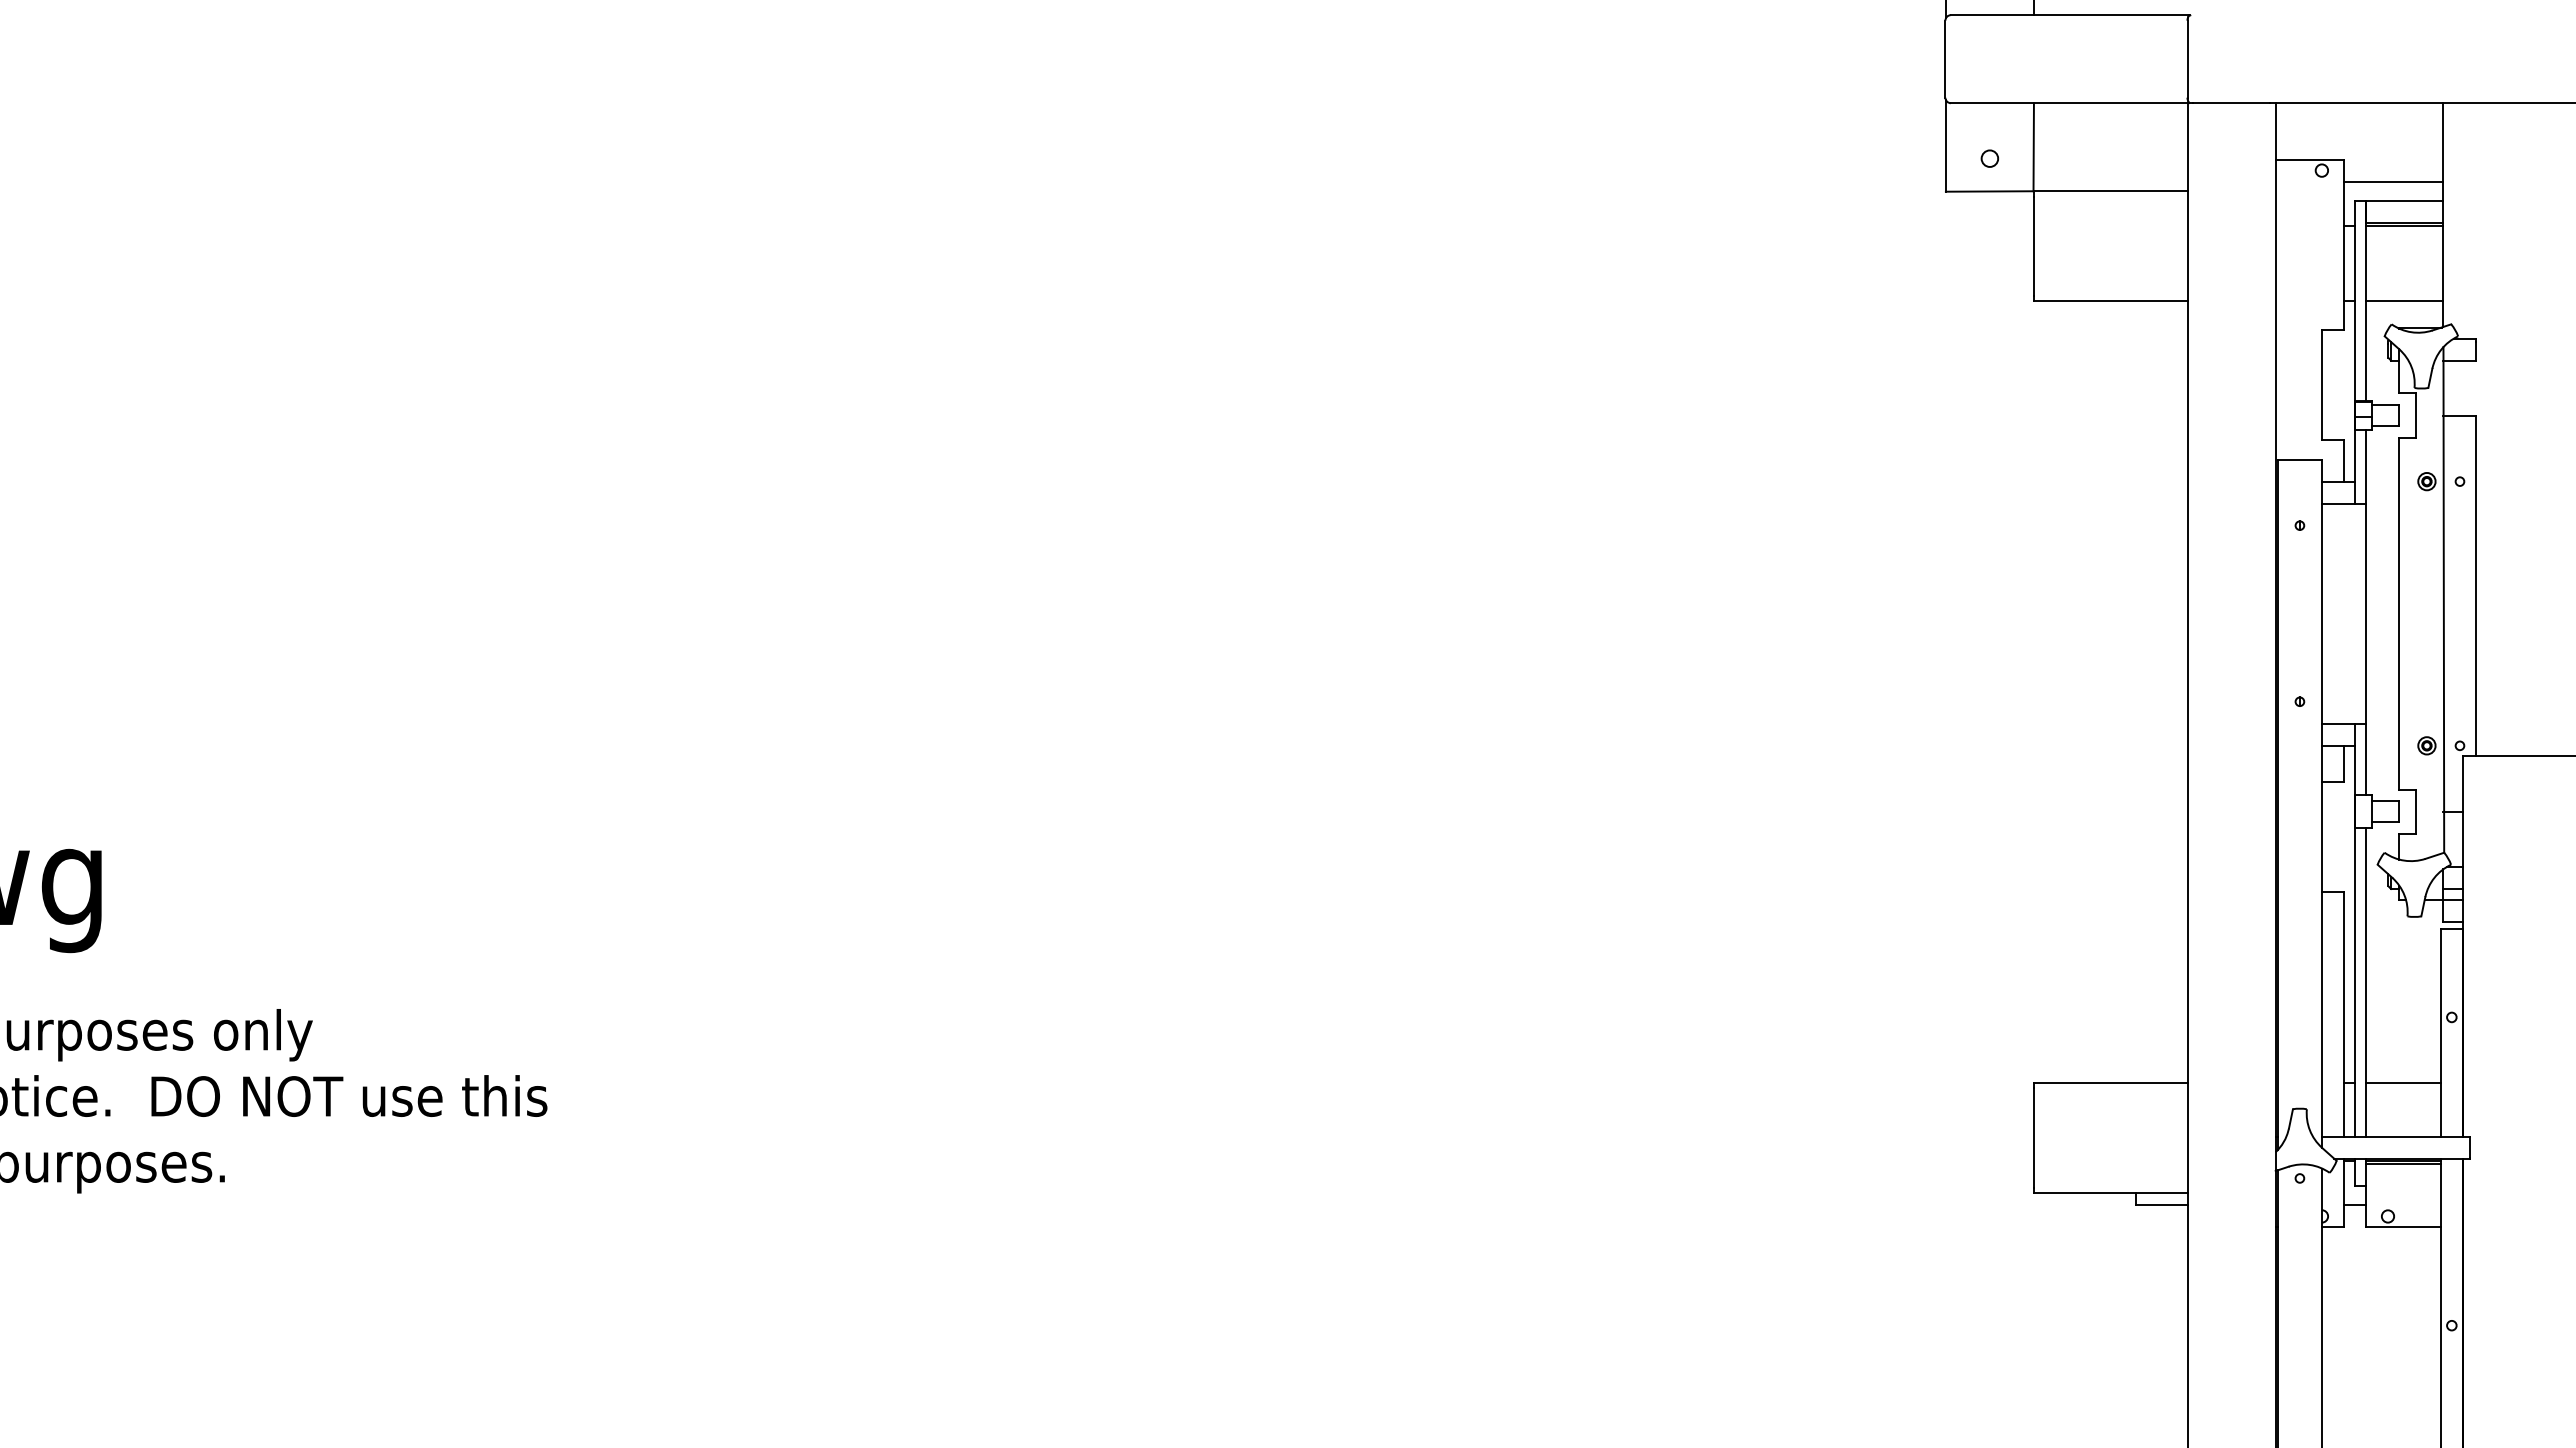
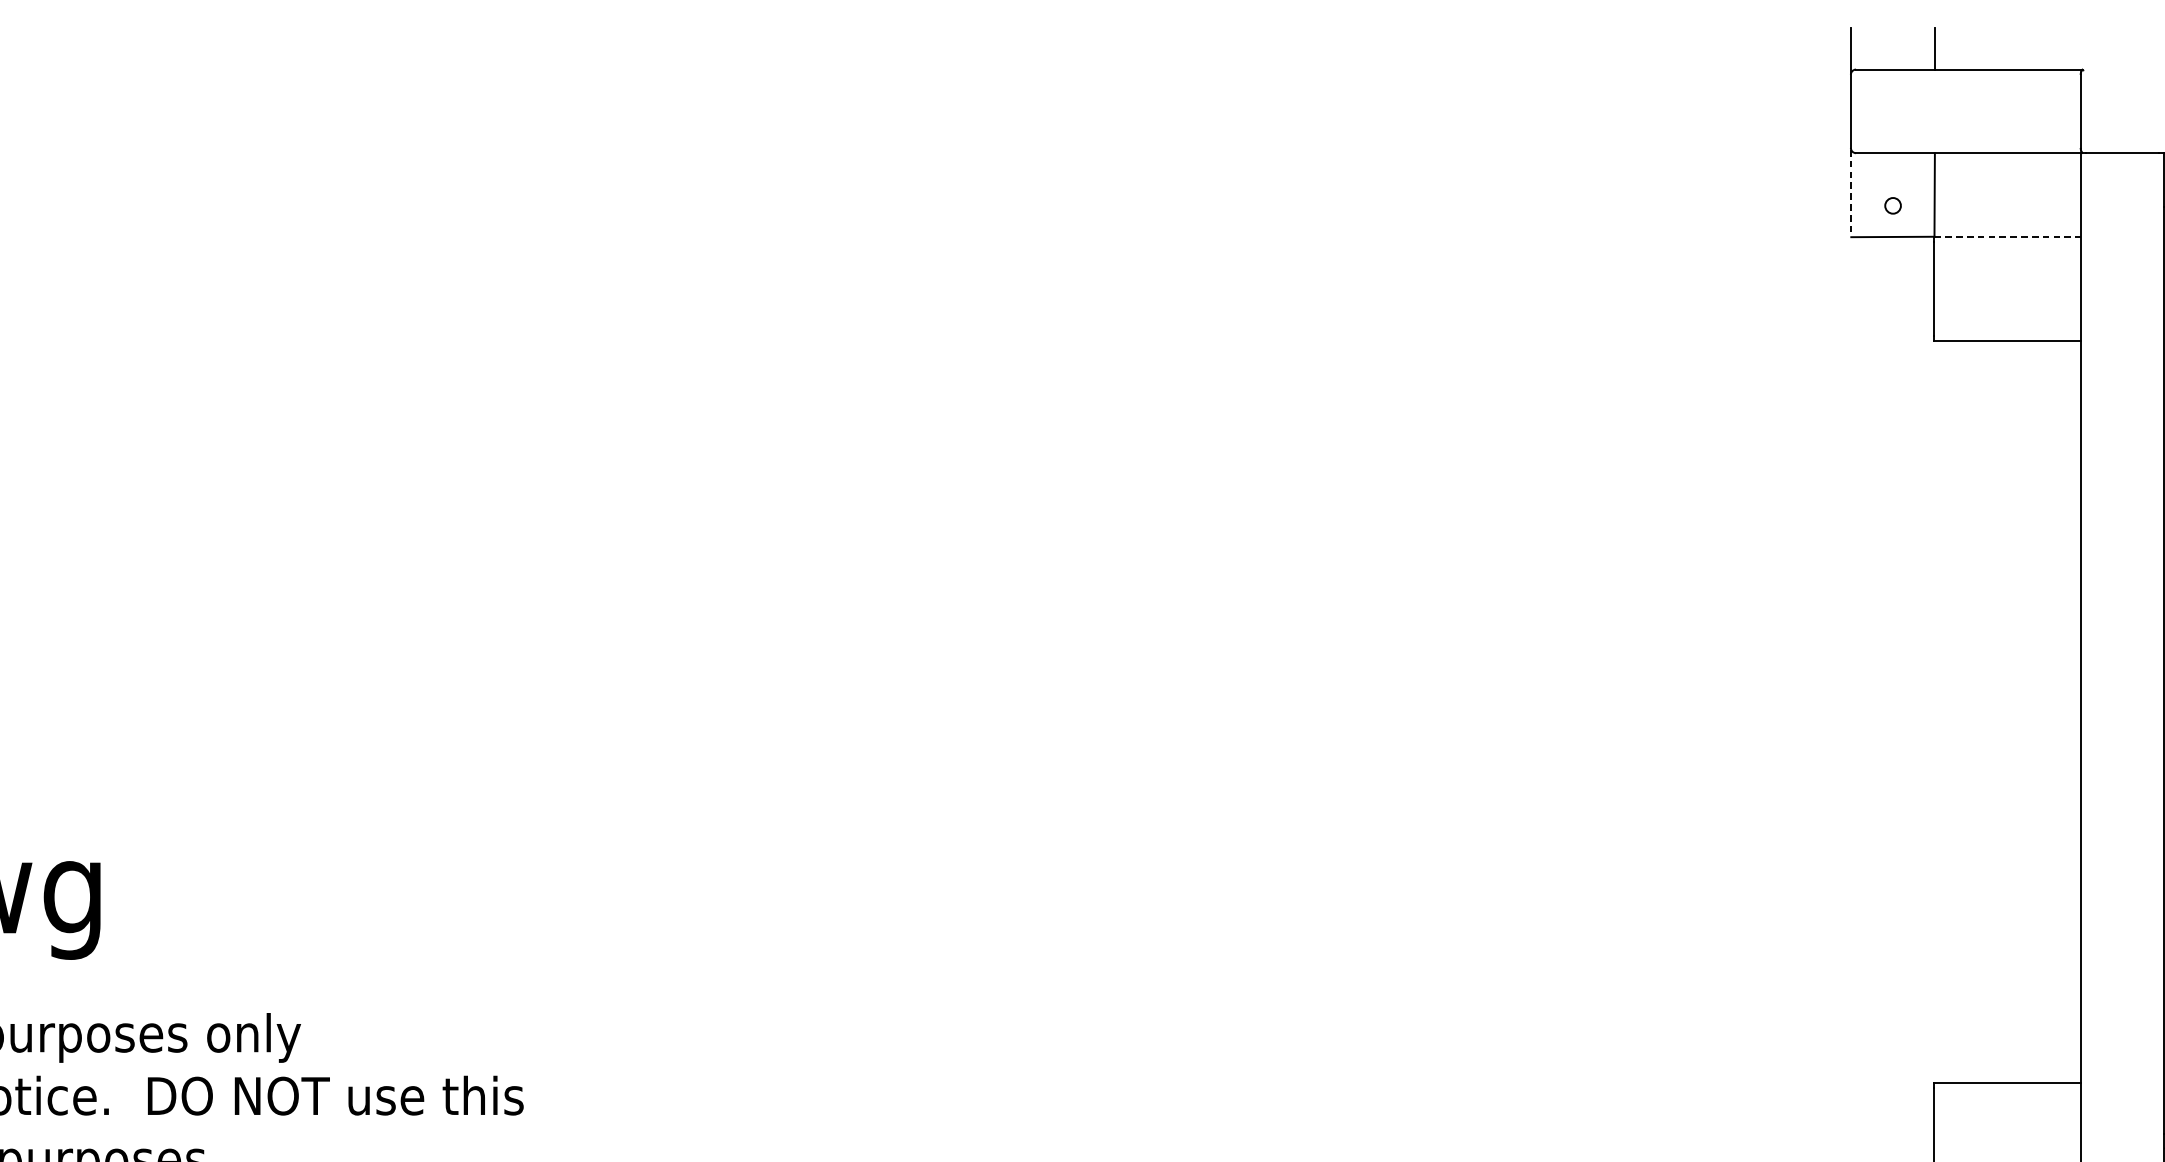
line: (1945, 145) -> (1850, 193), solid -> dashed
line: (2111, 191) -> (2008, 236), solid -> dashed

